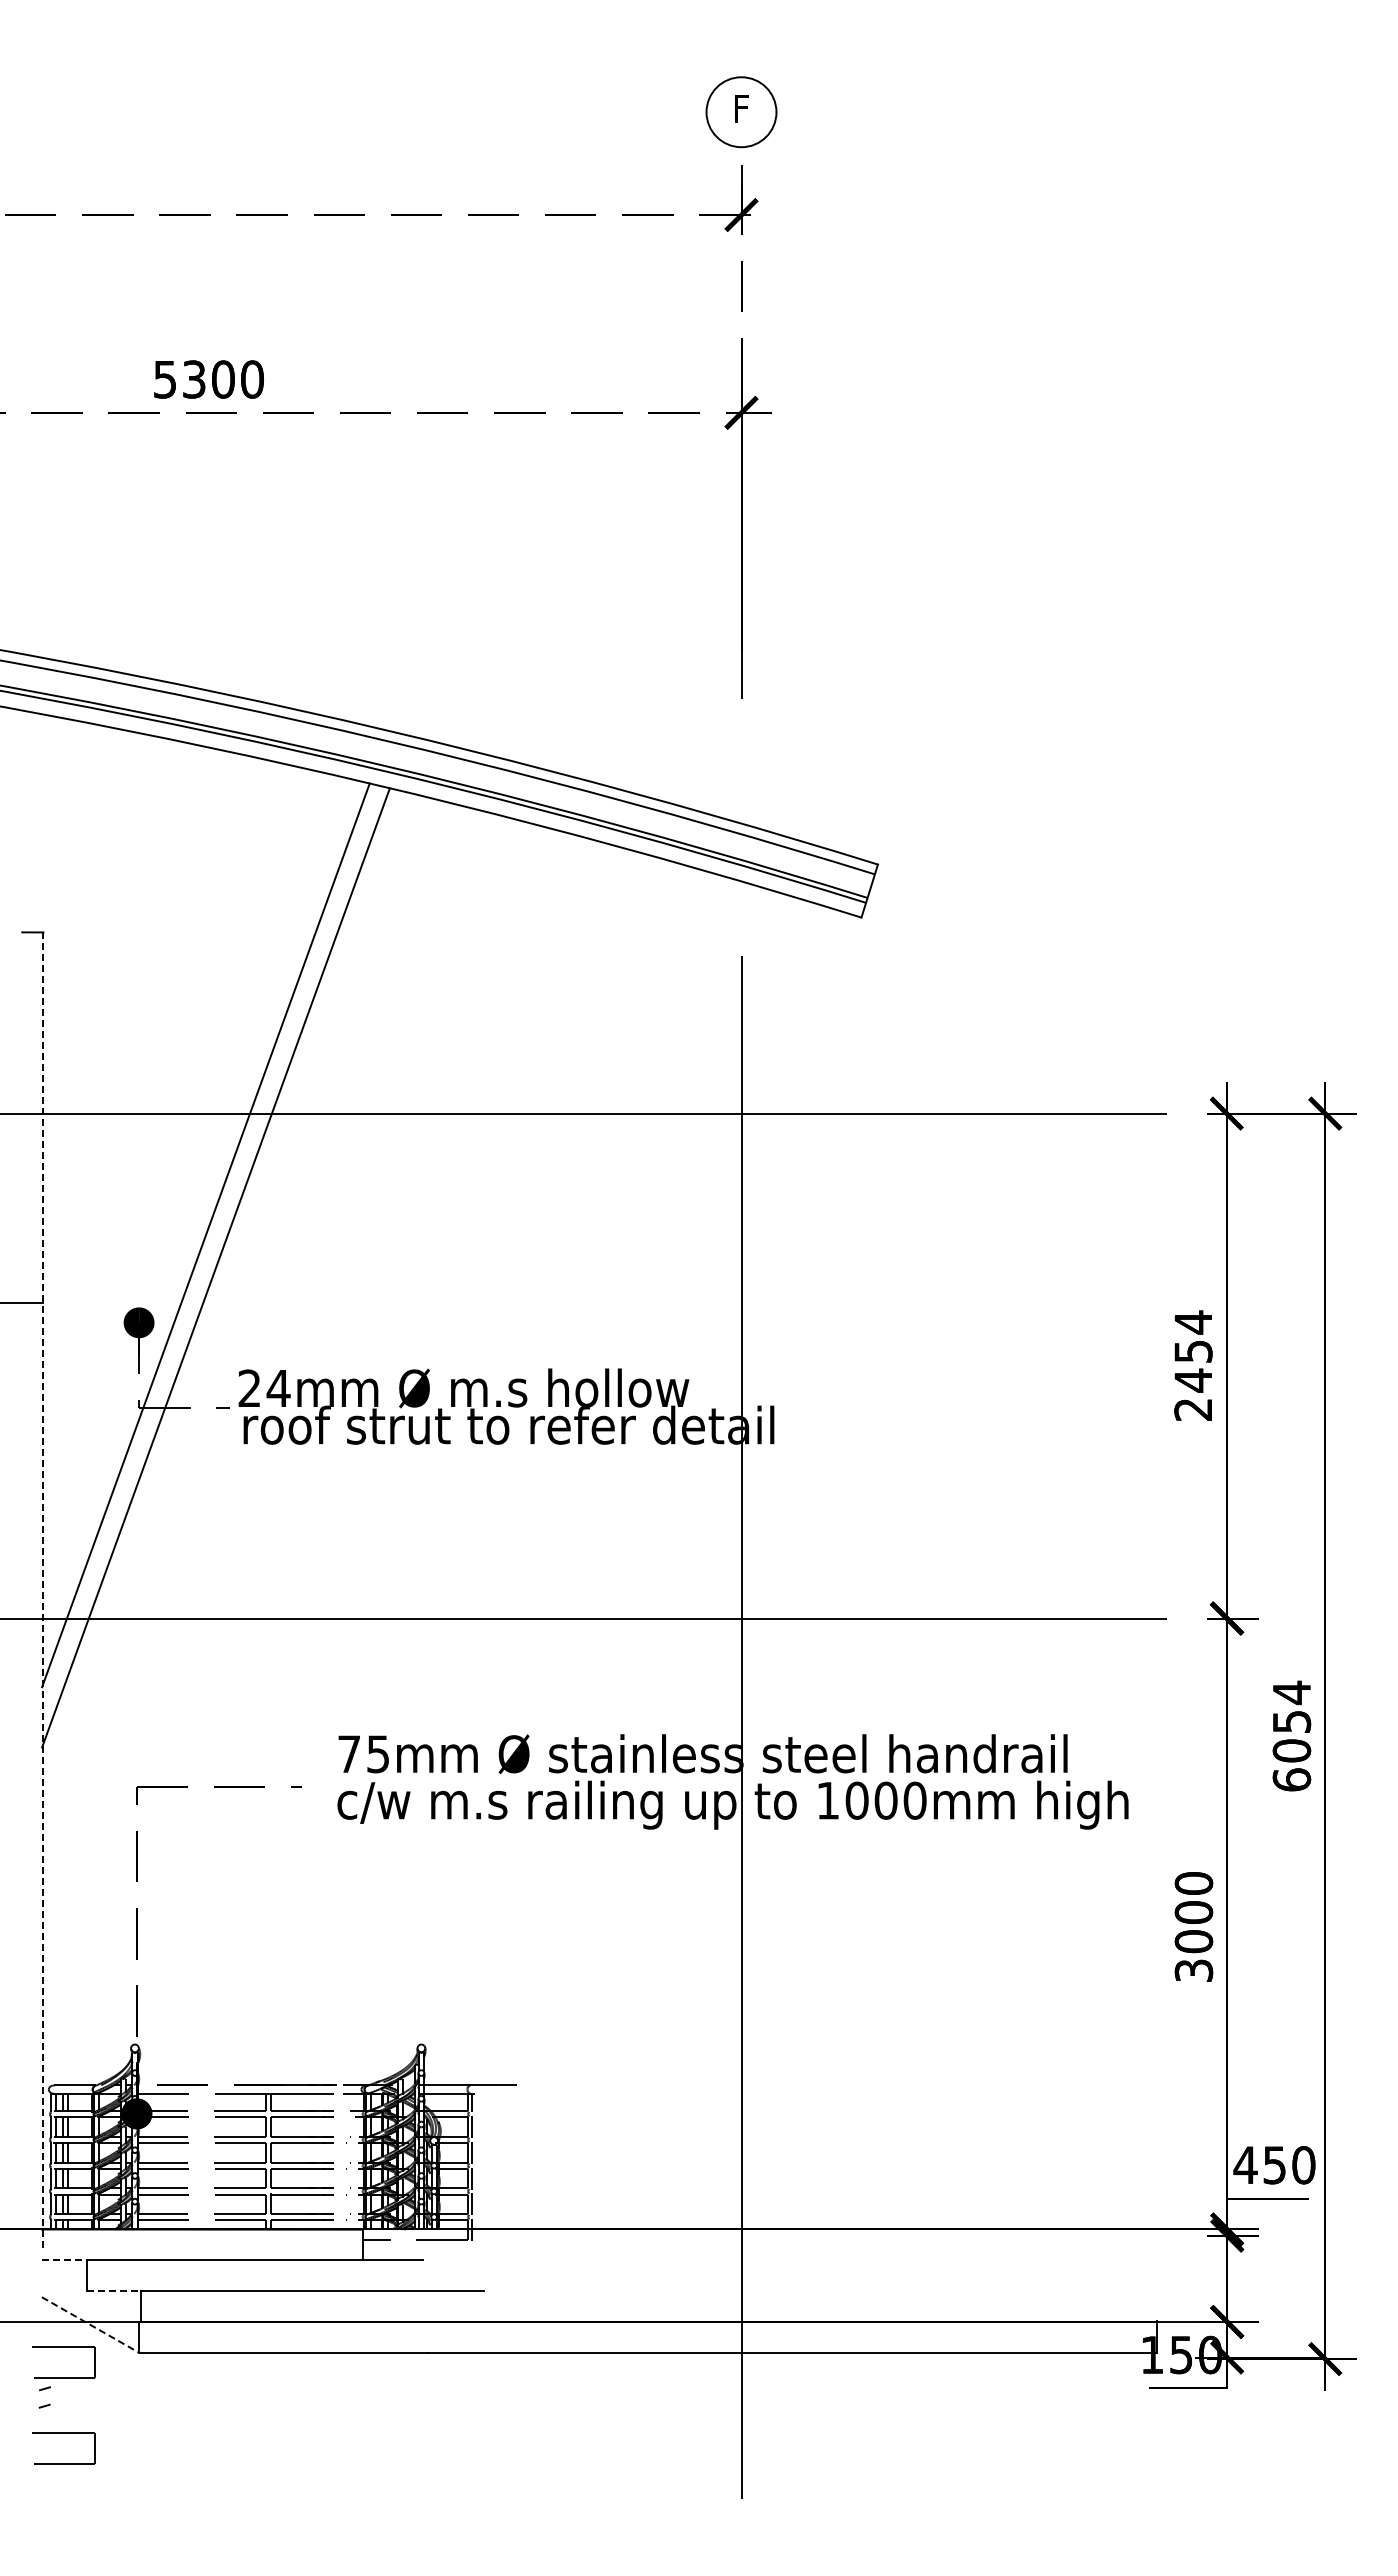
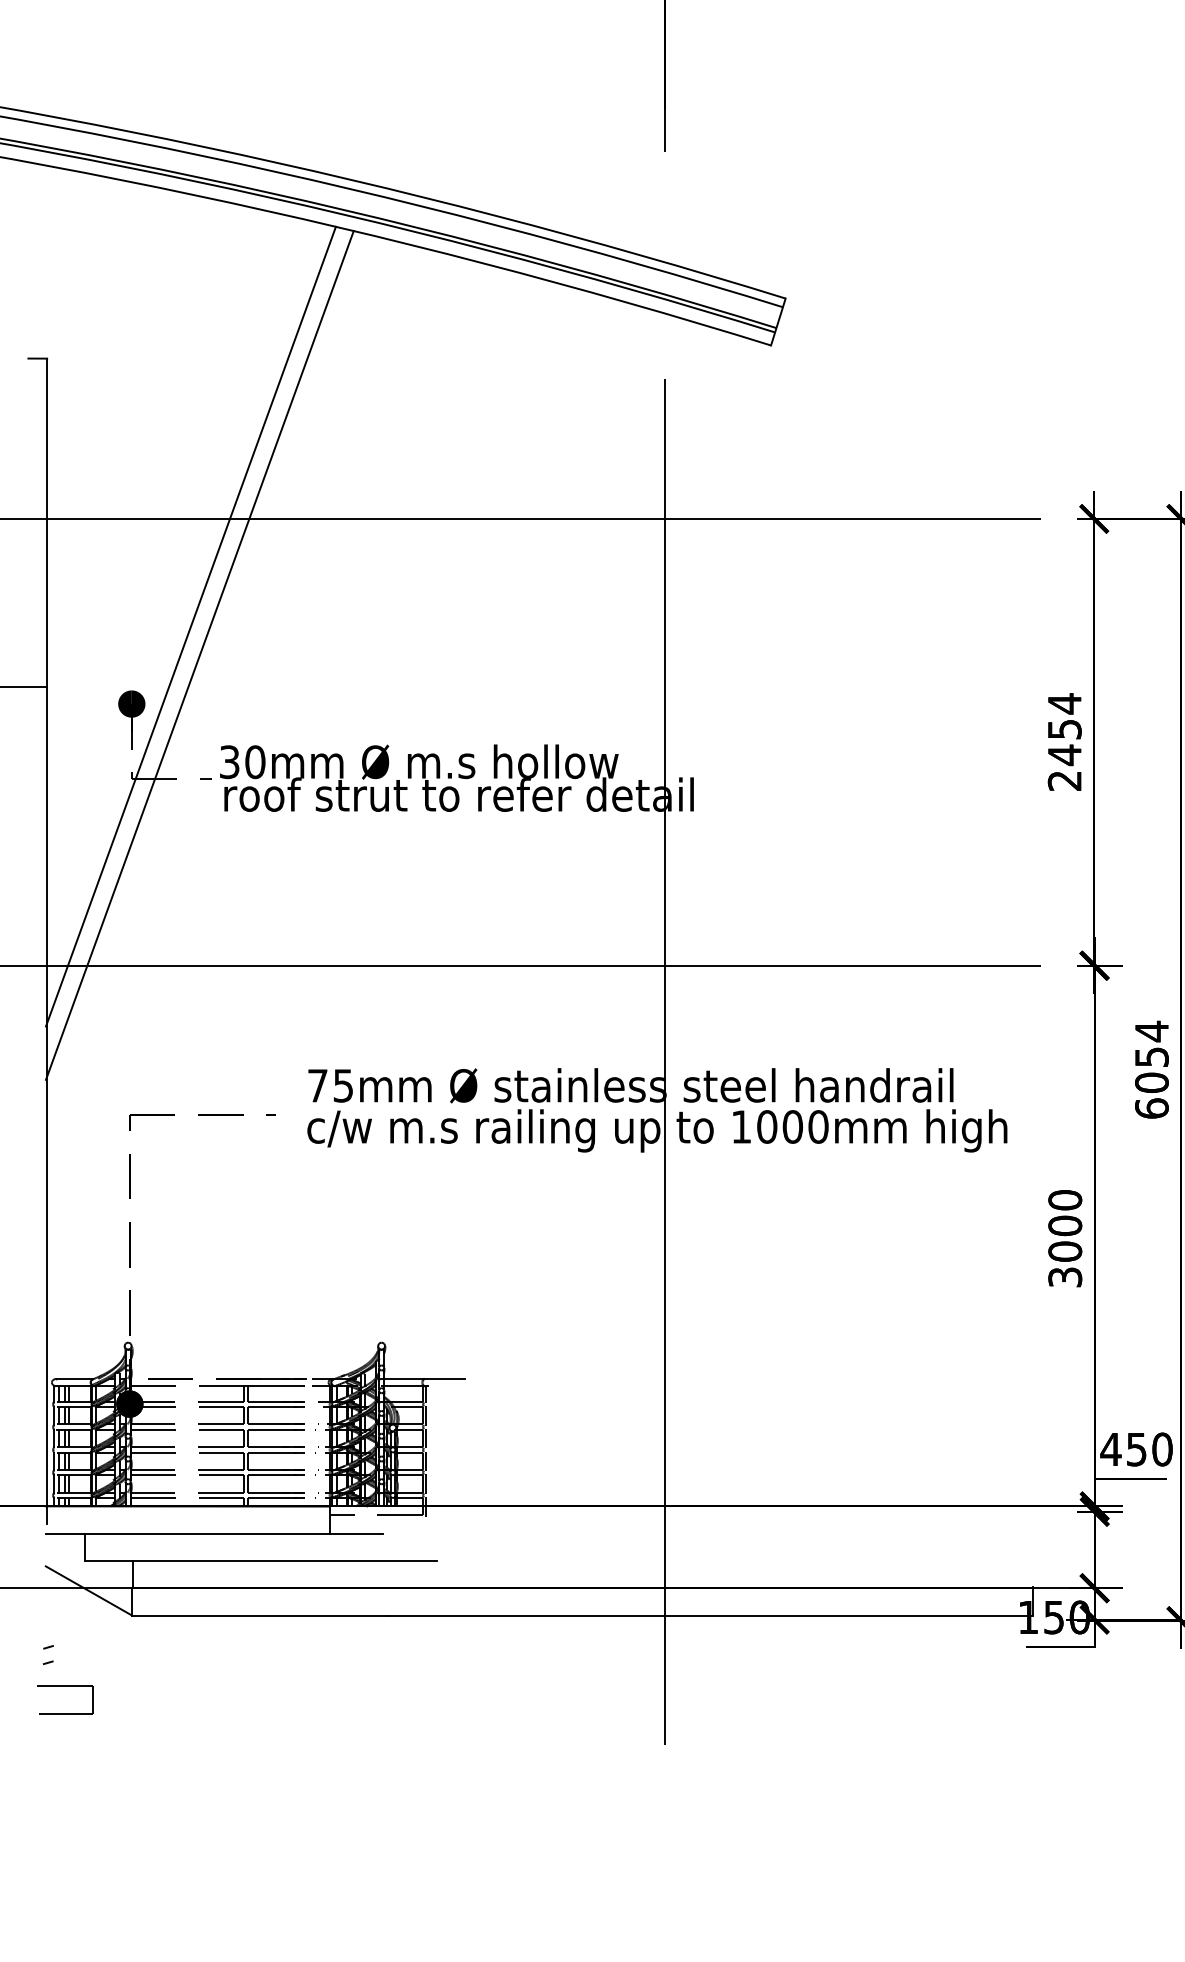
text: (264, 1388) -> (242, 762), 24mm -> 30mm
line: (43, 1591) -> (47, 941), dashed -> solid
line: (64, 2260) -> (65, 1533), dashed -> solid
line: (114, 2291) -> (110, 1561), dashed -> solid
line: (91, 2325) -> (89, 1591), dashed -> solid
part: (63, 2347) -> (64, 1610), removed

